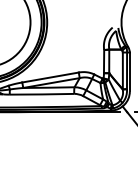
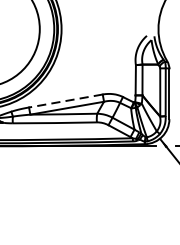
line: (50, 77) -> (65, 100), solid -> dashed

